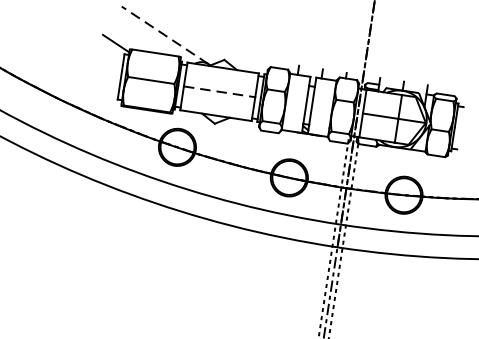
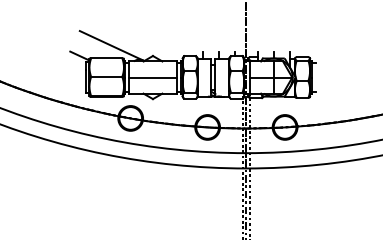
line: (165, 35) -> (111, 45), dashed -> solid
line: (220, 91) -> (153, 77), dashed -> solid

